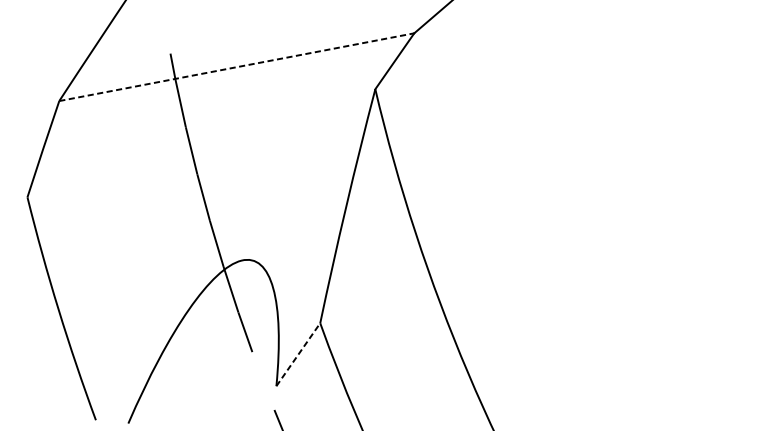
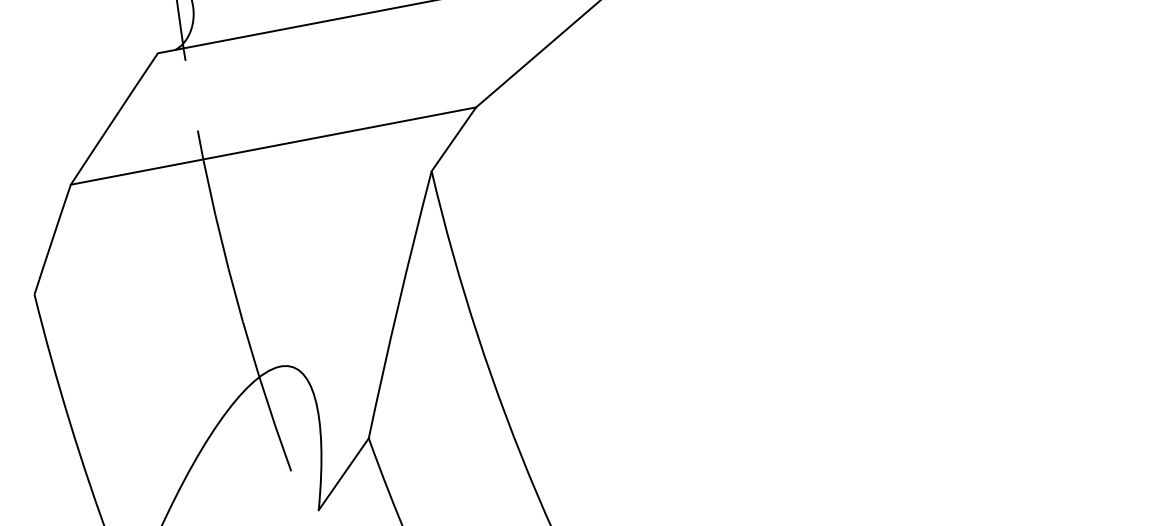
line: (236, 66) -> (273, 145), dashed -> solid
line: (298, 354) -> (343, 474), dashed -> solid

